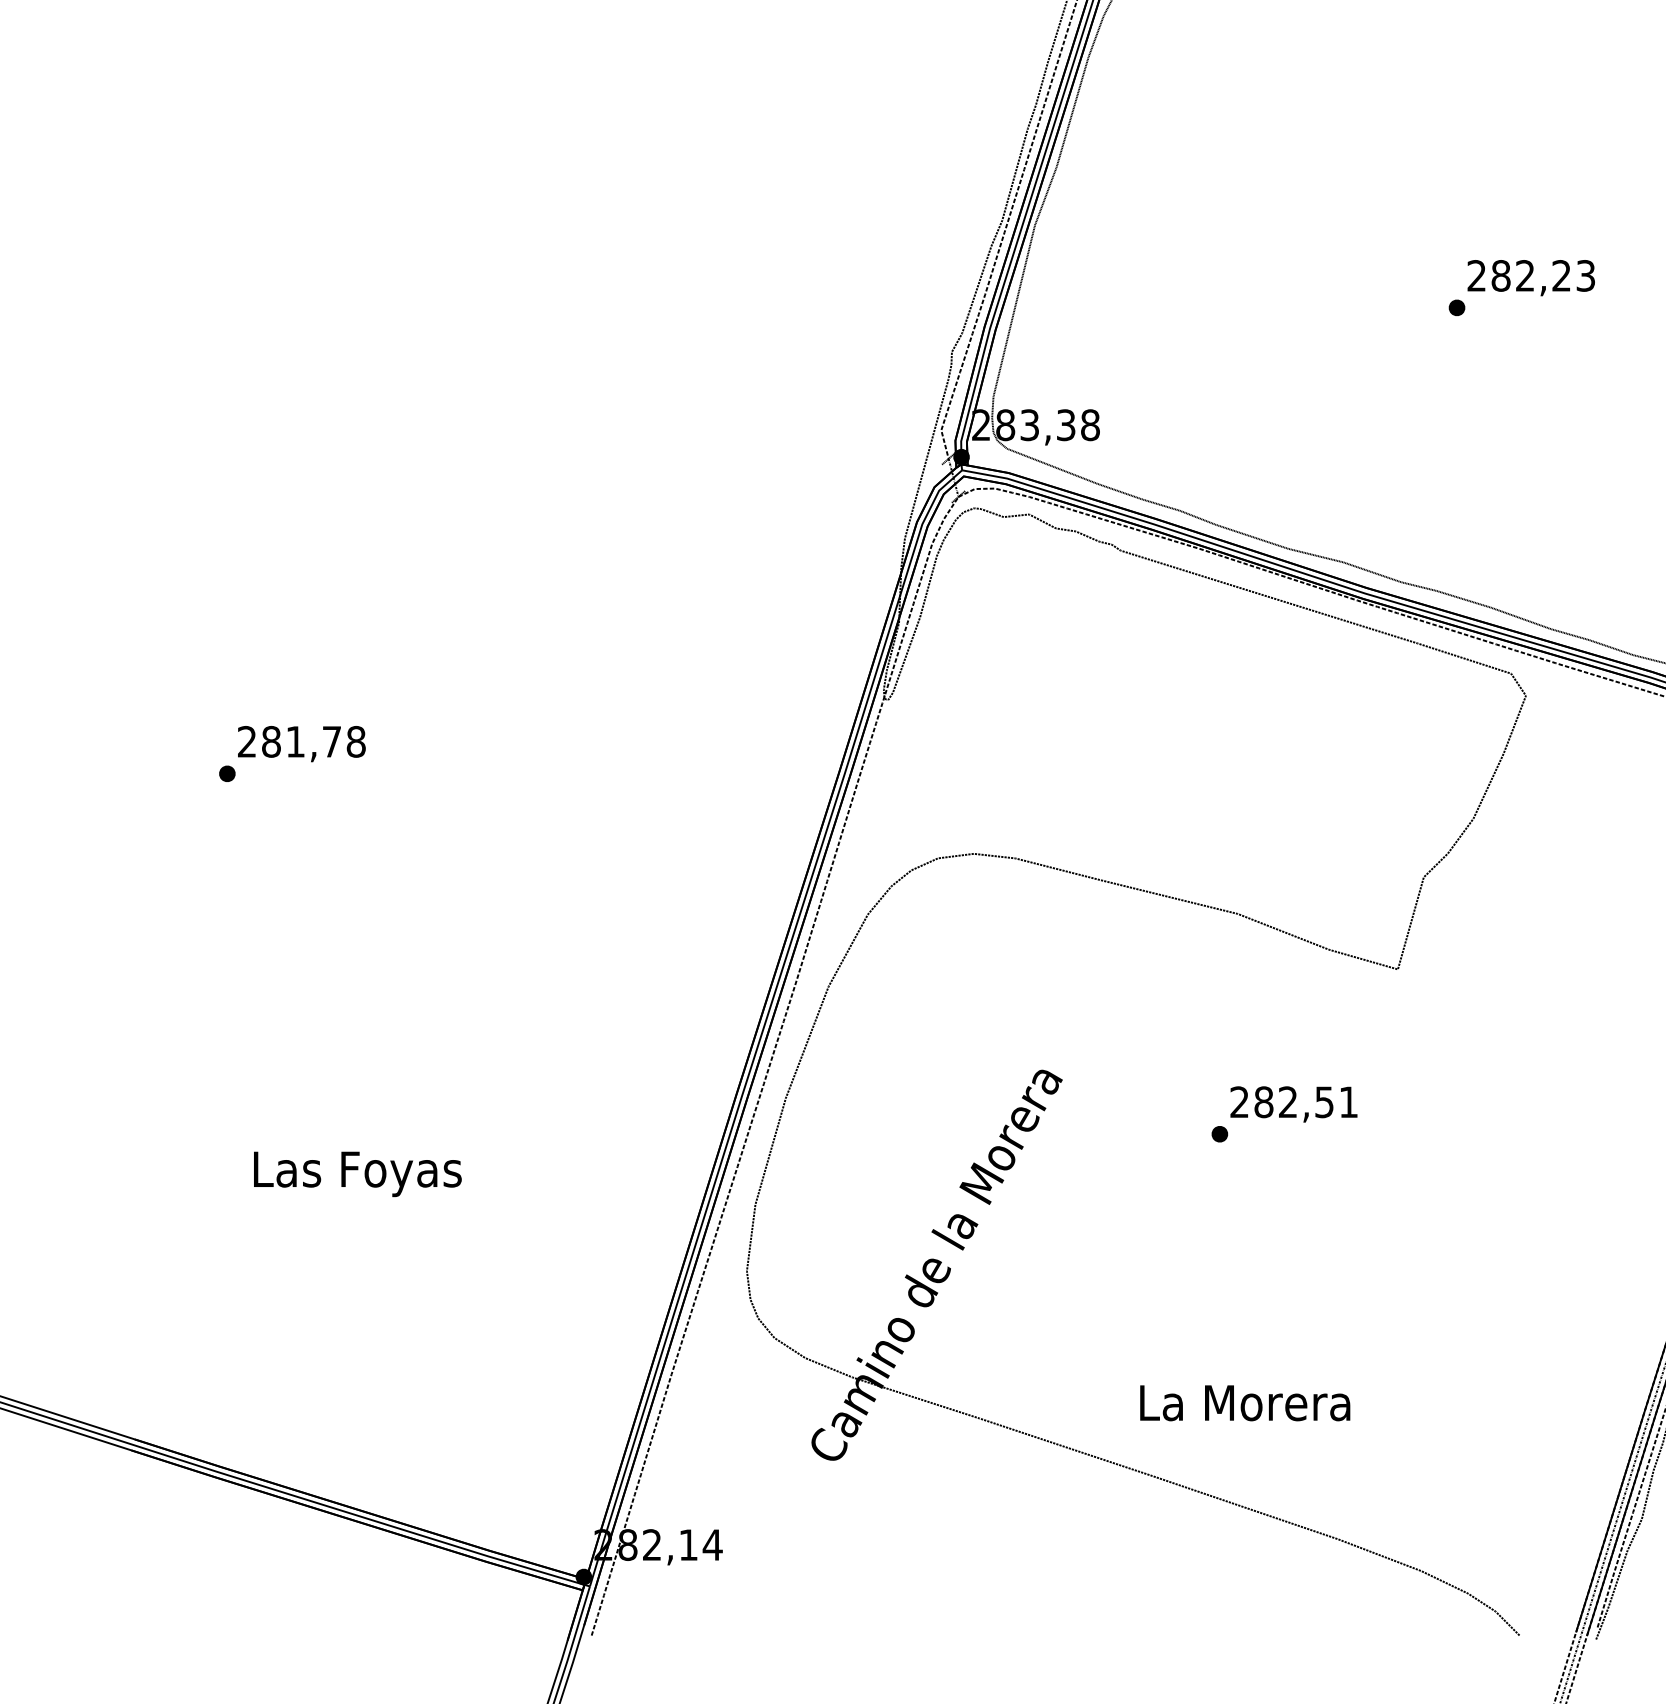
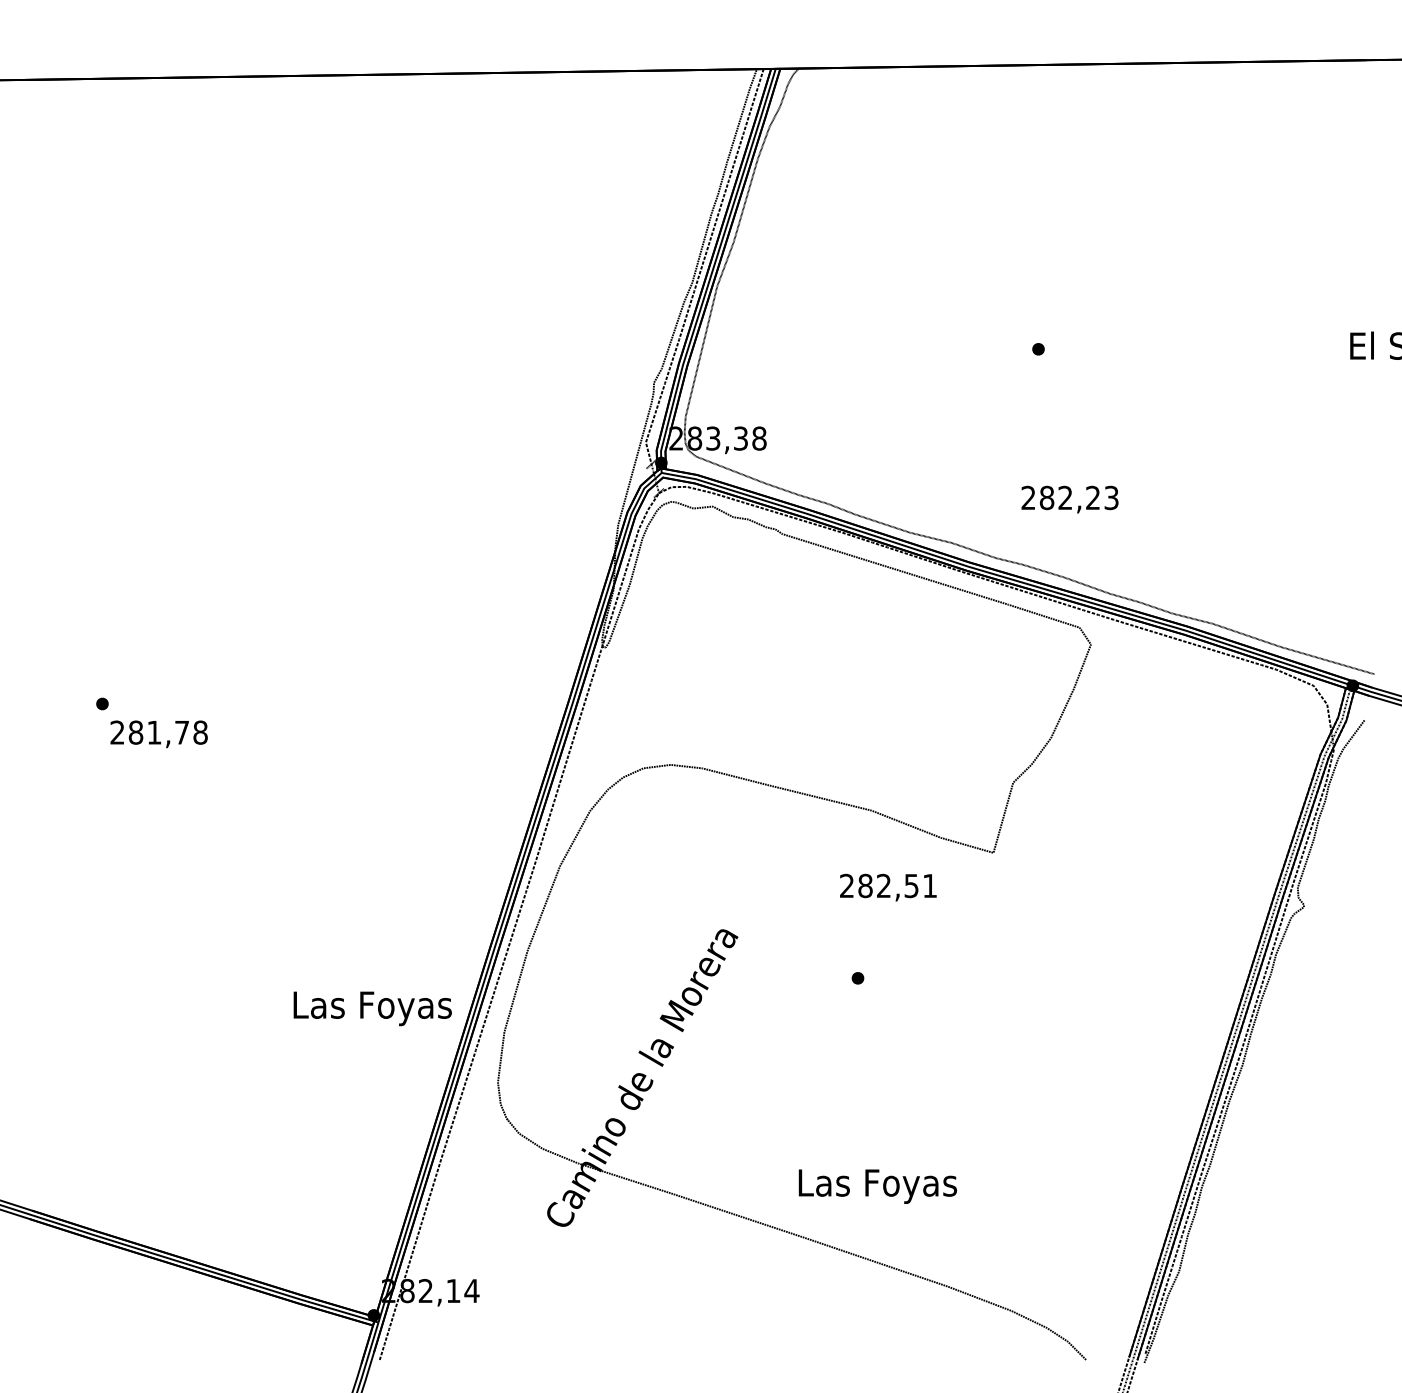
text: (1530, 277) -> (1069, 499), moved
text: (300, 744) -> (158, 734), moved
text: (1294, 1104) -> (888, 887), moved
text: (357, 1173) -> (372, 1008), moved
text: (1245, 1407) -> (877, 1186), La Morera -> Las Foyas

